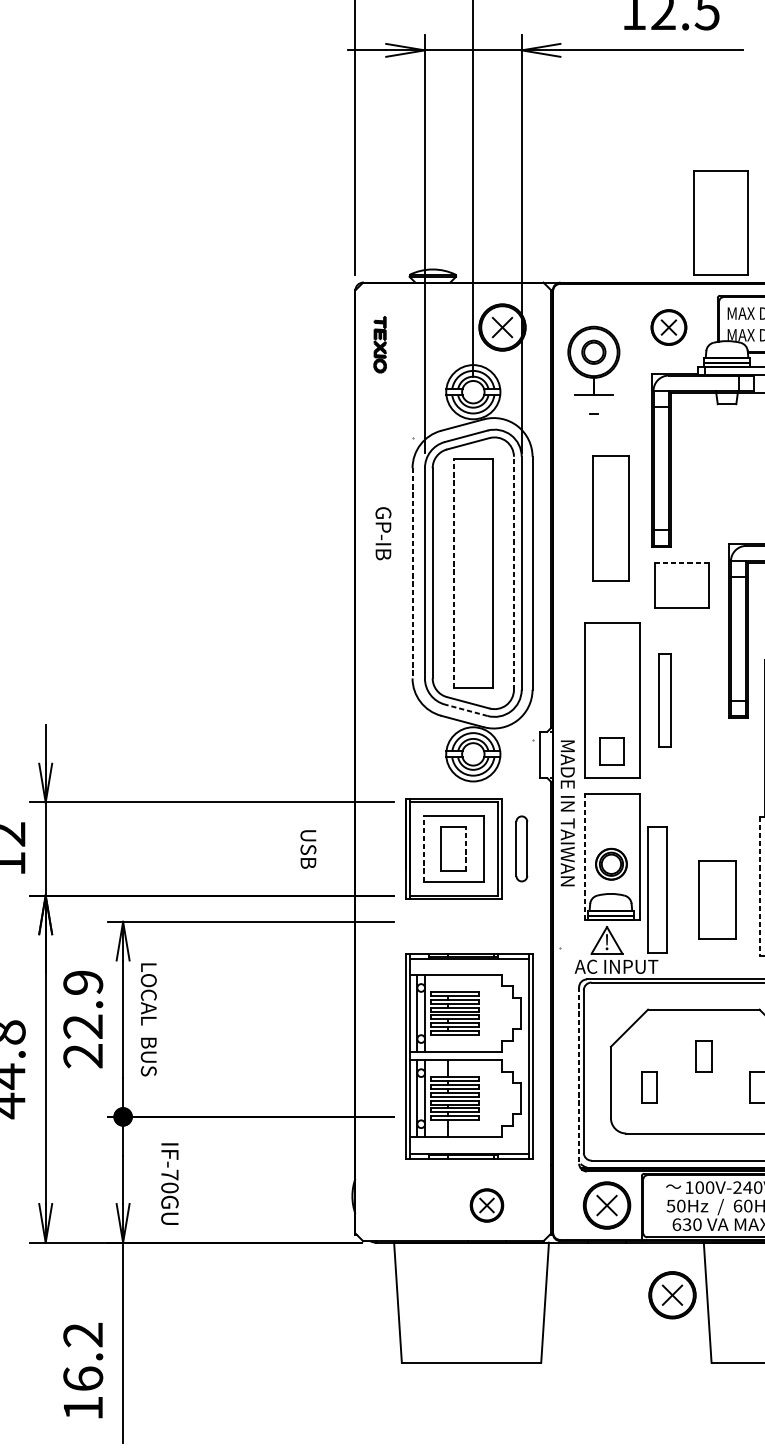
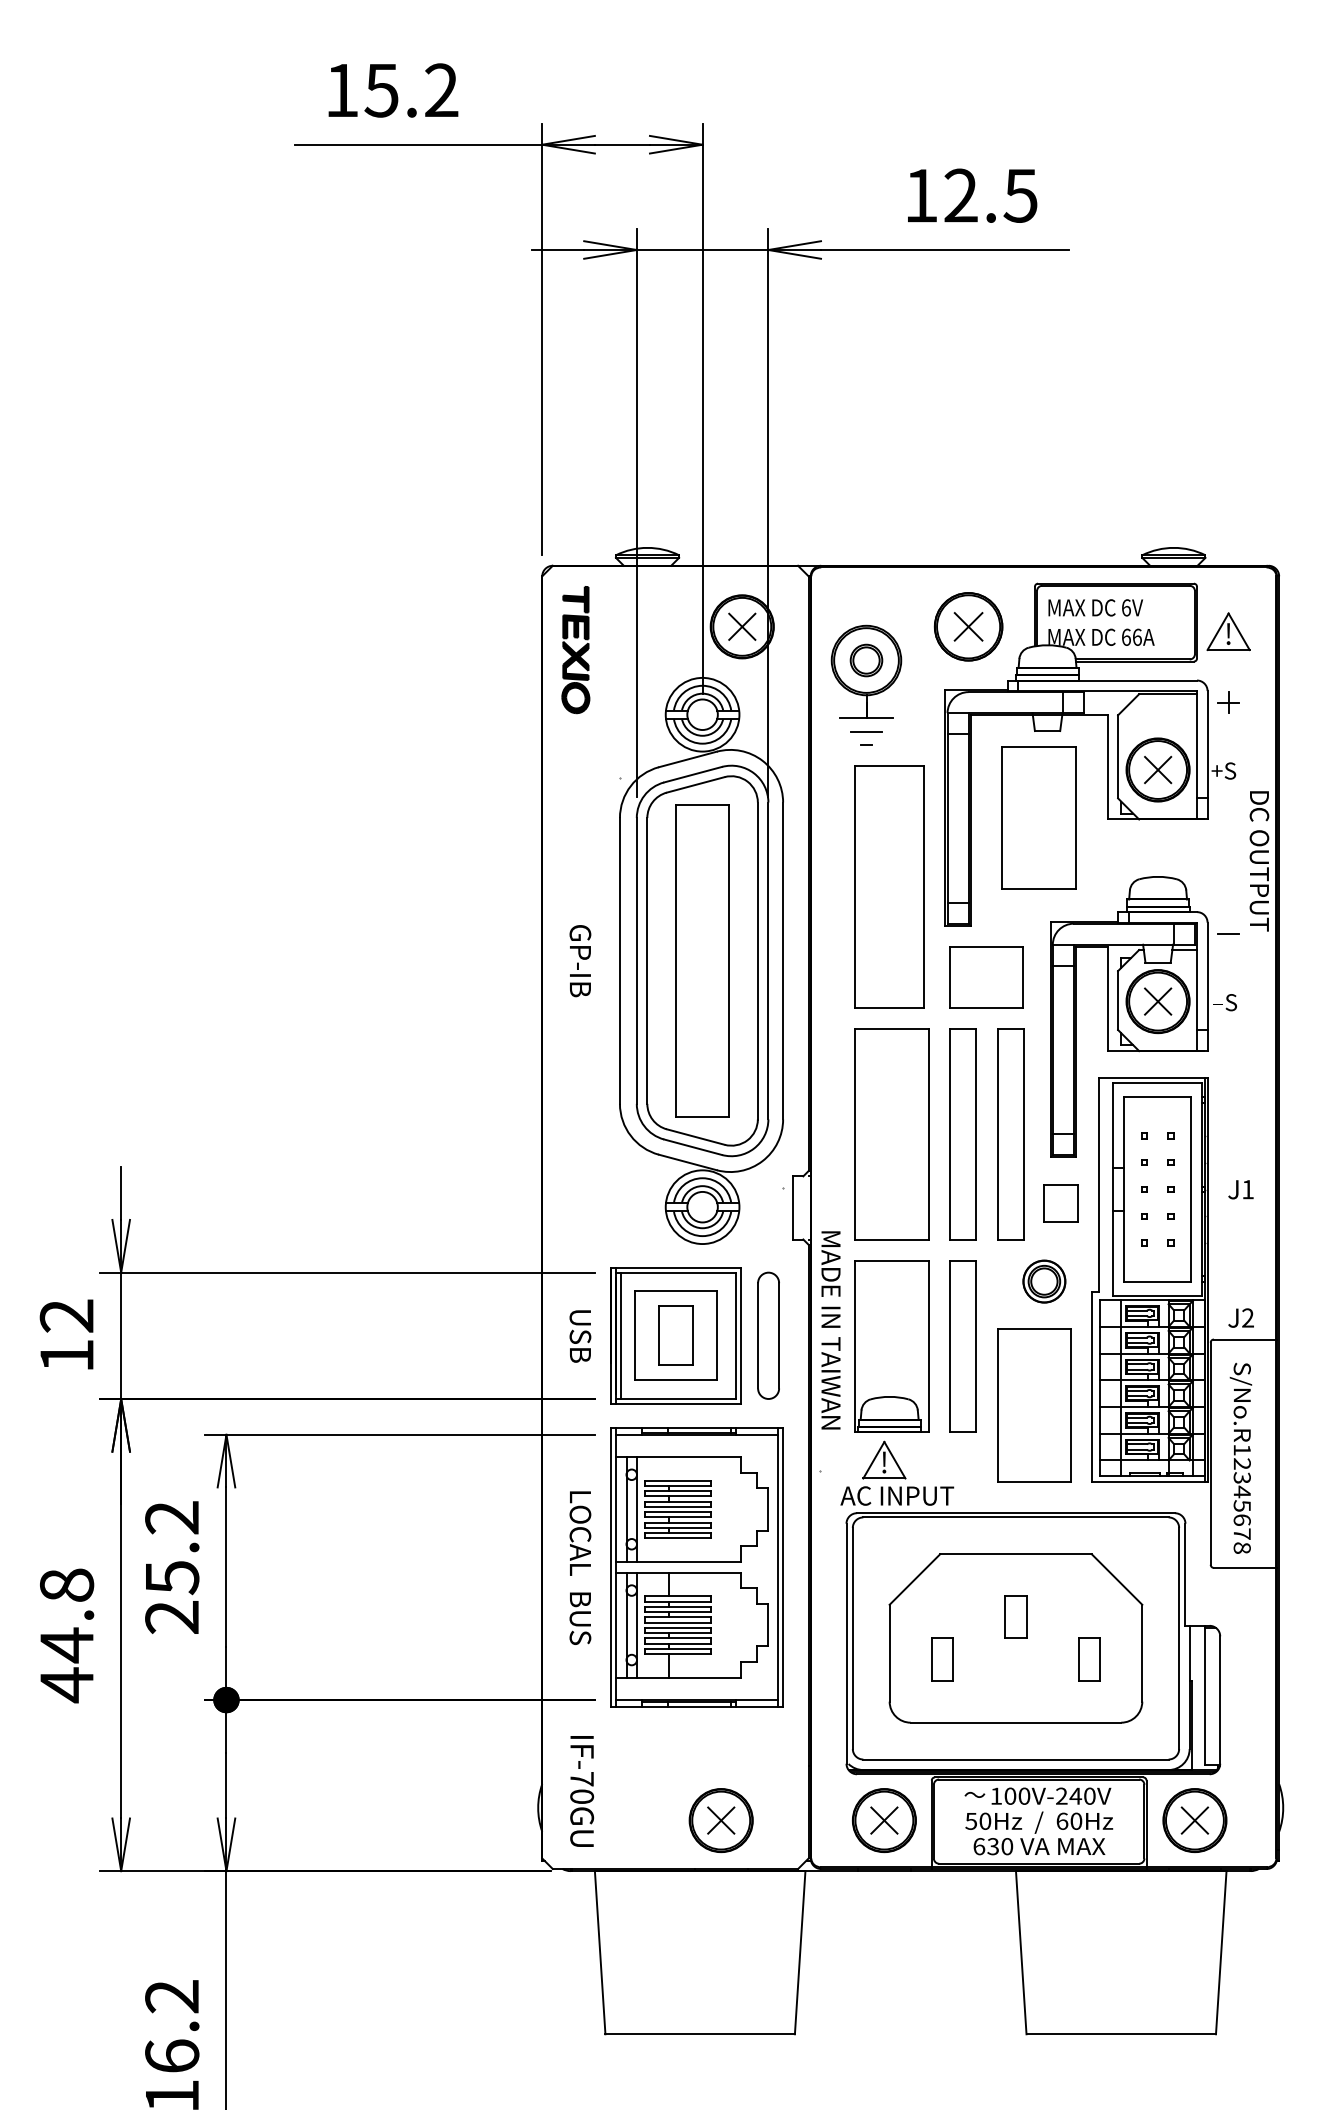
part: (720, 222) -> (1038, 817), moved
part: (668, 327) -> (968, 626), size x1.43
part: (379, 344) -> (575, 650), size x1.67
line: (593, 404) -> (866, 731), added
part: (610, 518) -> (889, 886), size x1.43
text: (383, 533) -> (580, 961), moved
line: (682, 562) -> (986, 946), dashed -> solid
line: (412, 572) -> (619, 960), dashed -> solid
line: (454, 572) -> (676, 960), dashed -> solid
line: (513, 573) -> (757, 961), dashed -> solid
part: (664, 700) -> (962, 1134), size x1.67
part: (699, 700) -> (1010, 1134), added
line: (466, 710) -> (693, 1147), dashed -> solid
part: (611, 751) -> (1060, 1203), moved
text: (567, 813) -> (830, 1330), moved
line: (413, 848) -> (621, 1335), added
line: (423, 848) -> (635, 1335), dashed -> solid
line: (465, 848) -> (692, 1335), dashed -> solid
part: (521, 848) -> (768, 1335), size x1.43
text: (308, 849) -> (580, 1336), moved
line: (585, 856) -> (854, 1346), dashed -> solid
part: (611, 864) -> (1044, 1281), moved
line: (759, 886) -> (1091, 1386), dashed -> solid
part: (657, 889) -> (962, 1346), moved
part: (717, 900) -> (1034, 1405), size x1.43
text: (83, 1005) -> (172, 1548), 22.9 -> 25.2
text: (148, 1019) -> (580, 1567), moved
part: (468, 1056) -> (696, 1567), moved
line: (579, 1076) -> (846, 1644), dashed -> solid
text: (170, 1184) -> (582, 1791), moved
part: (486, 1205) -> (720, 1820), size x1.43
part: (671, 1295) -> (972, 1942), removed

